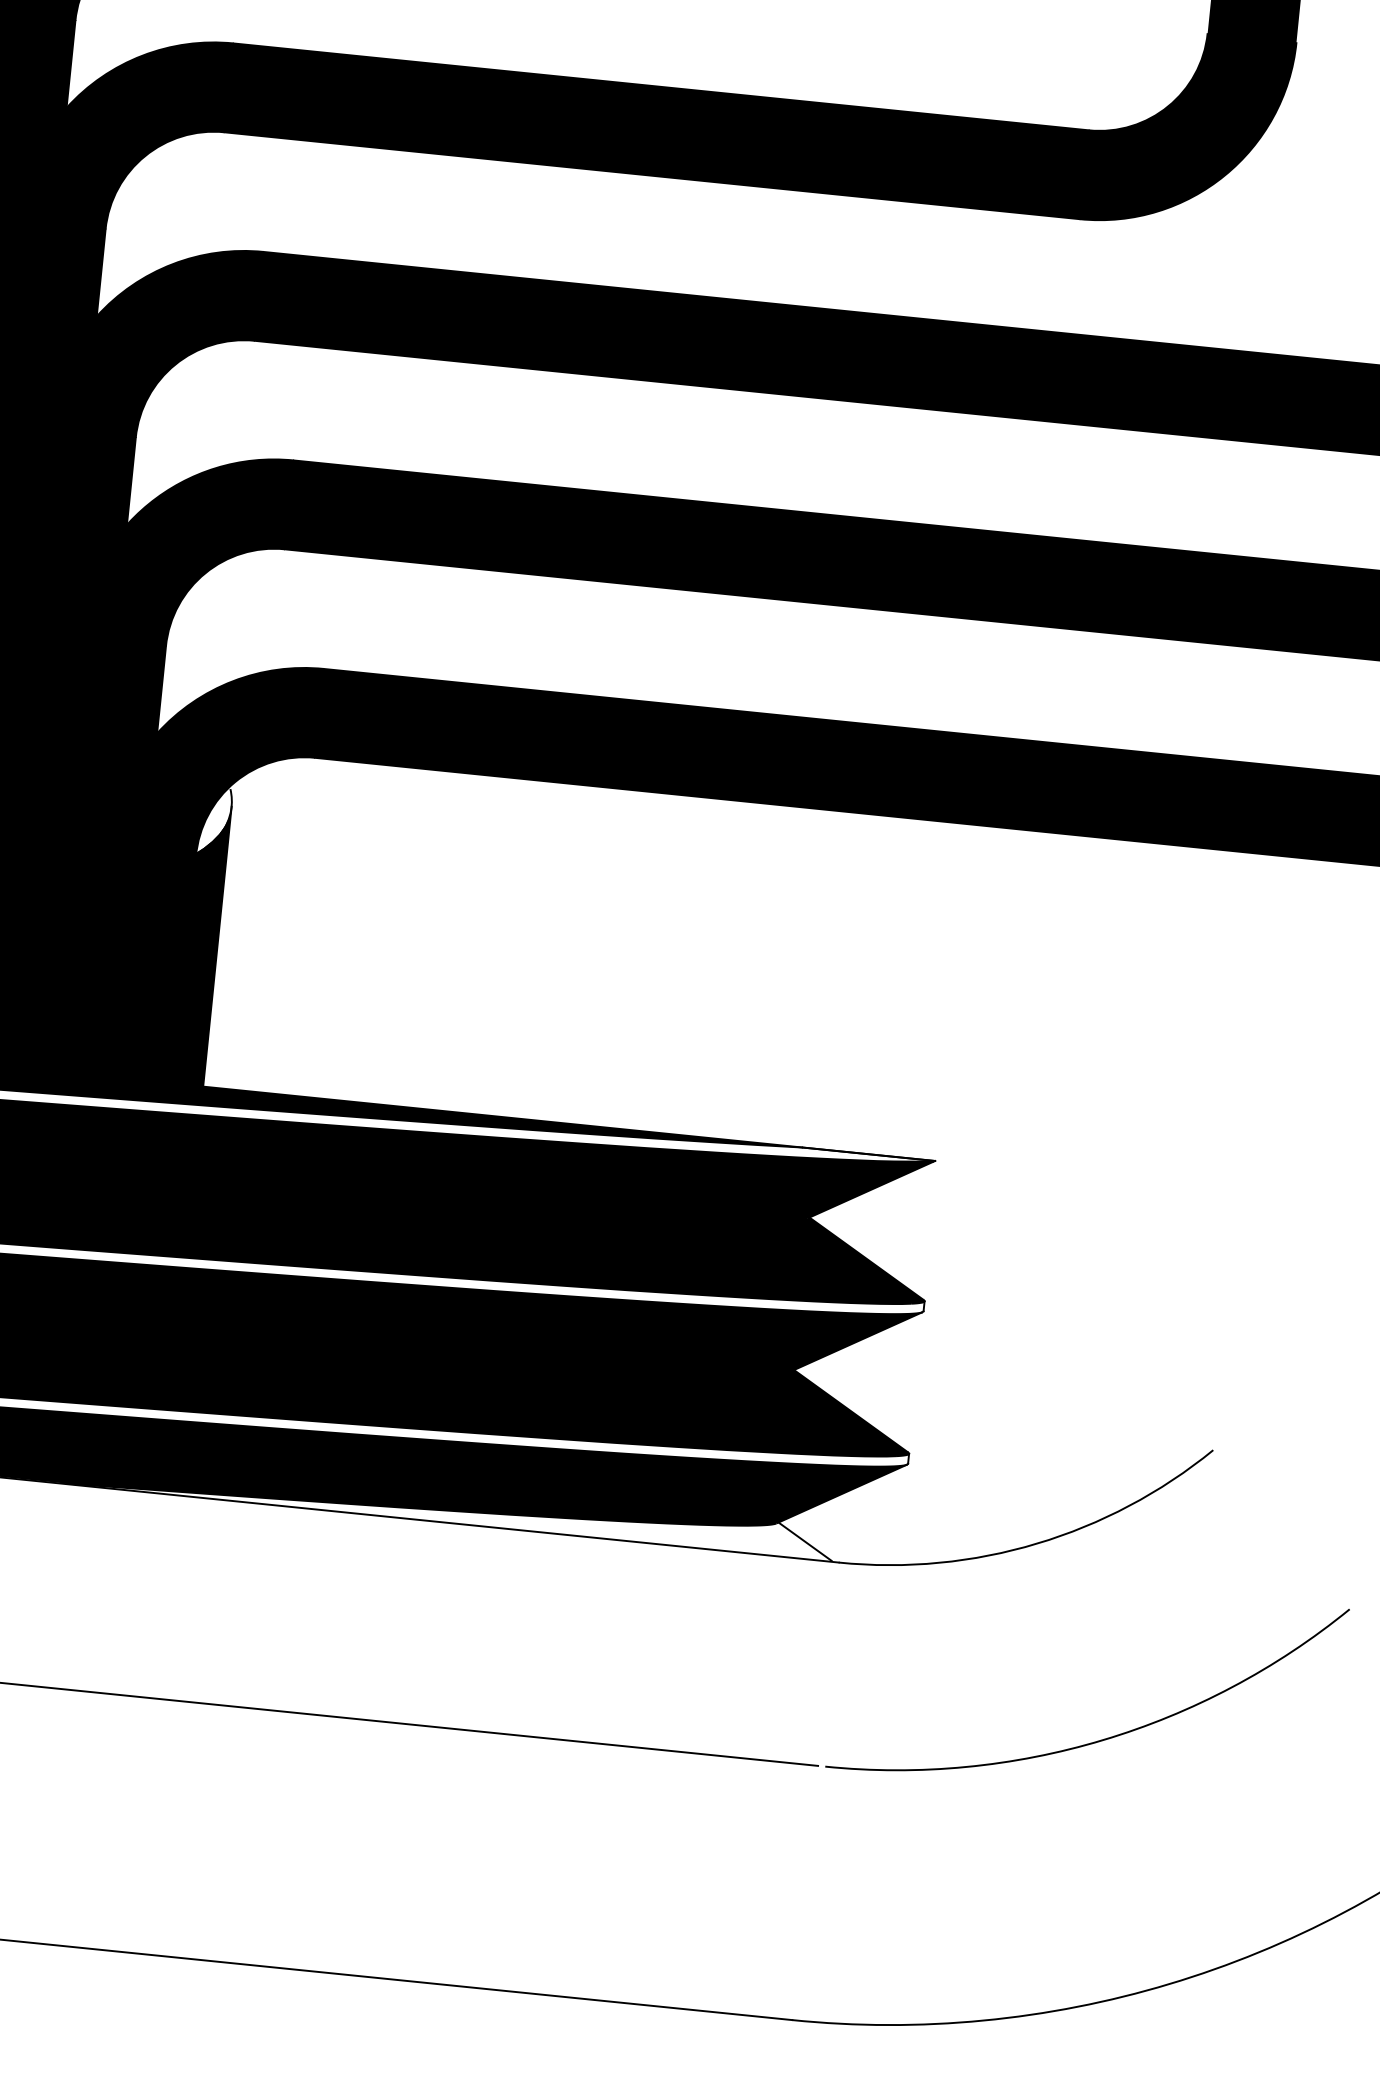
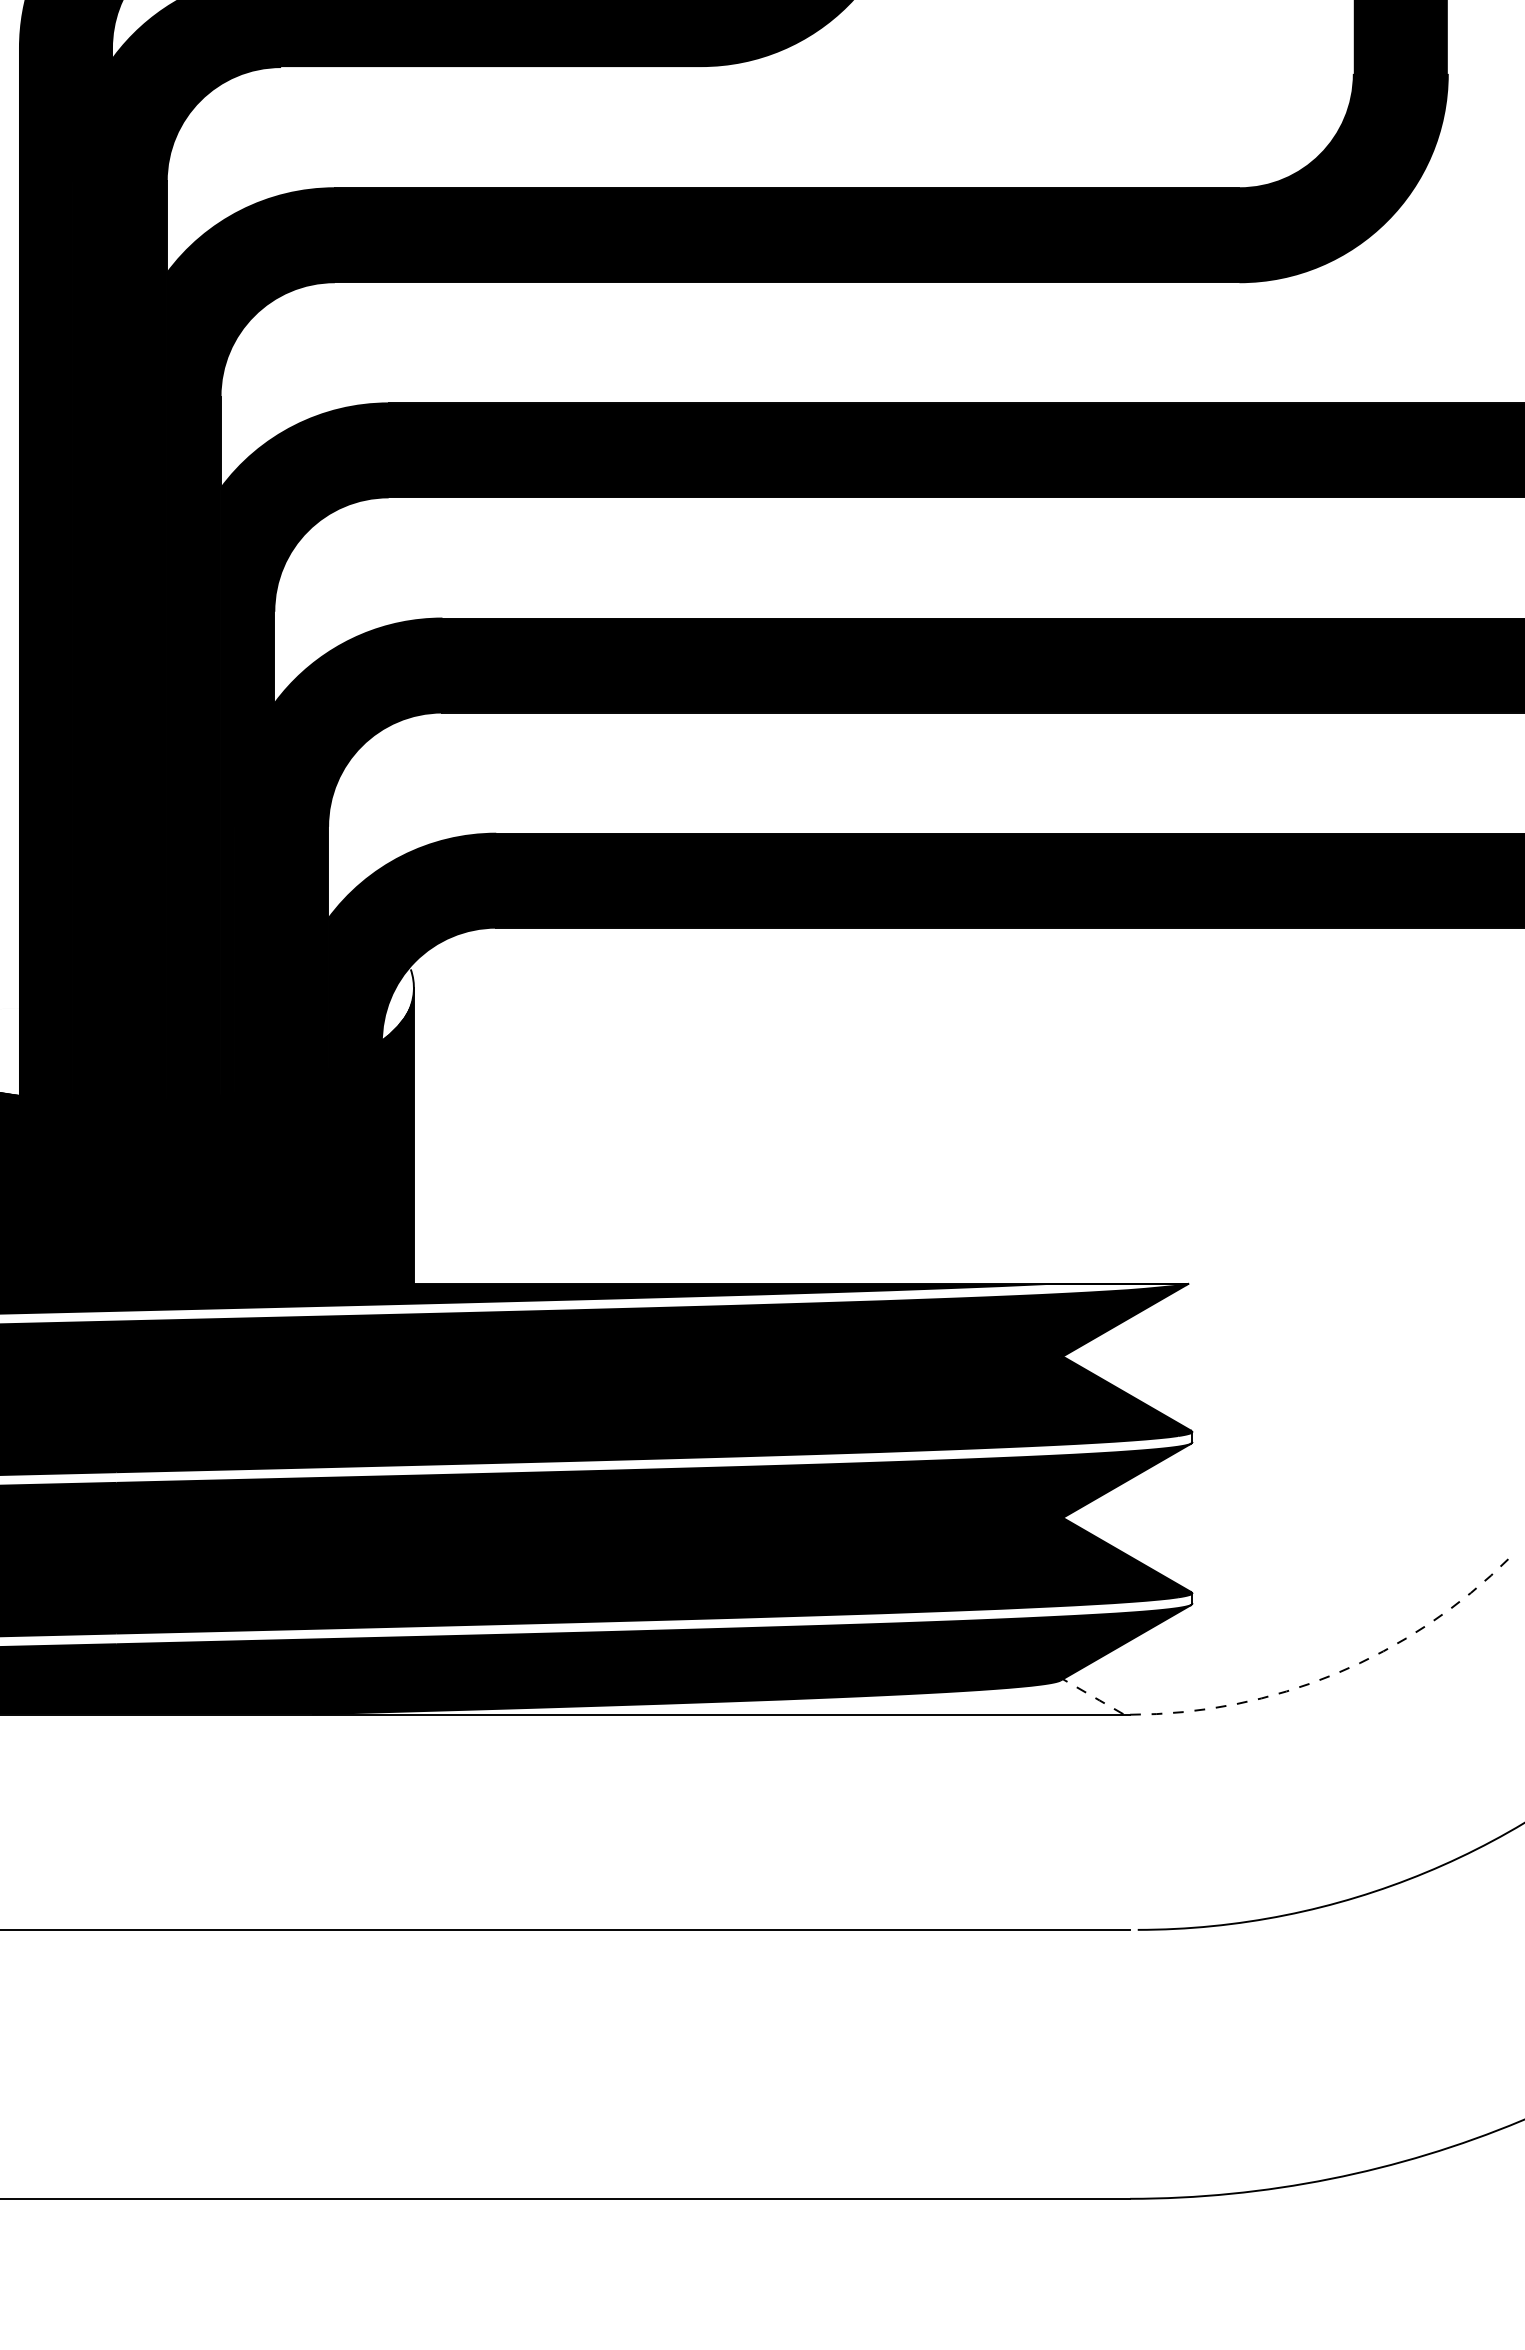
line: (805, 1542) -> (1093, 1697), solid -> dashed
arc: (1036, 1543) -> (1335, 1673), solid -> dashed

